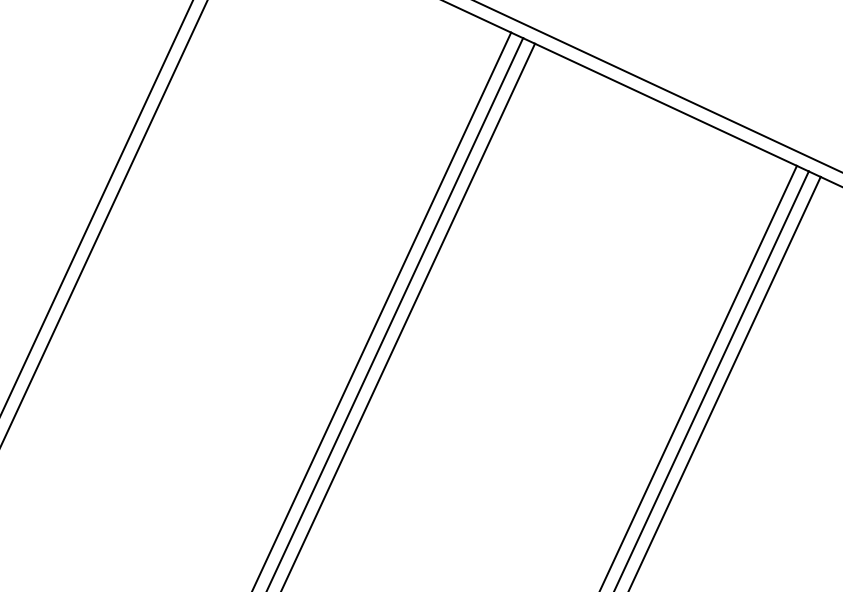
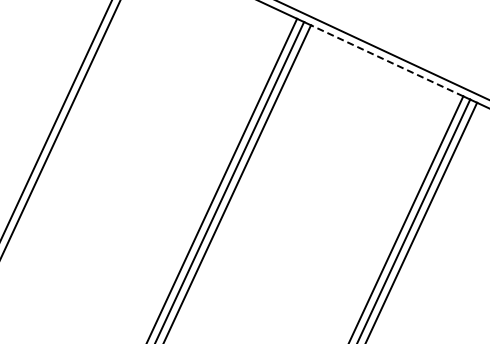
line: (664, 104) -> (386, 60), solid -> dashed

